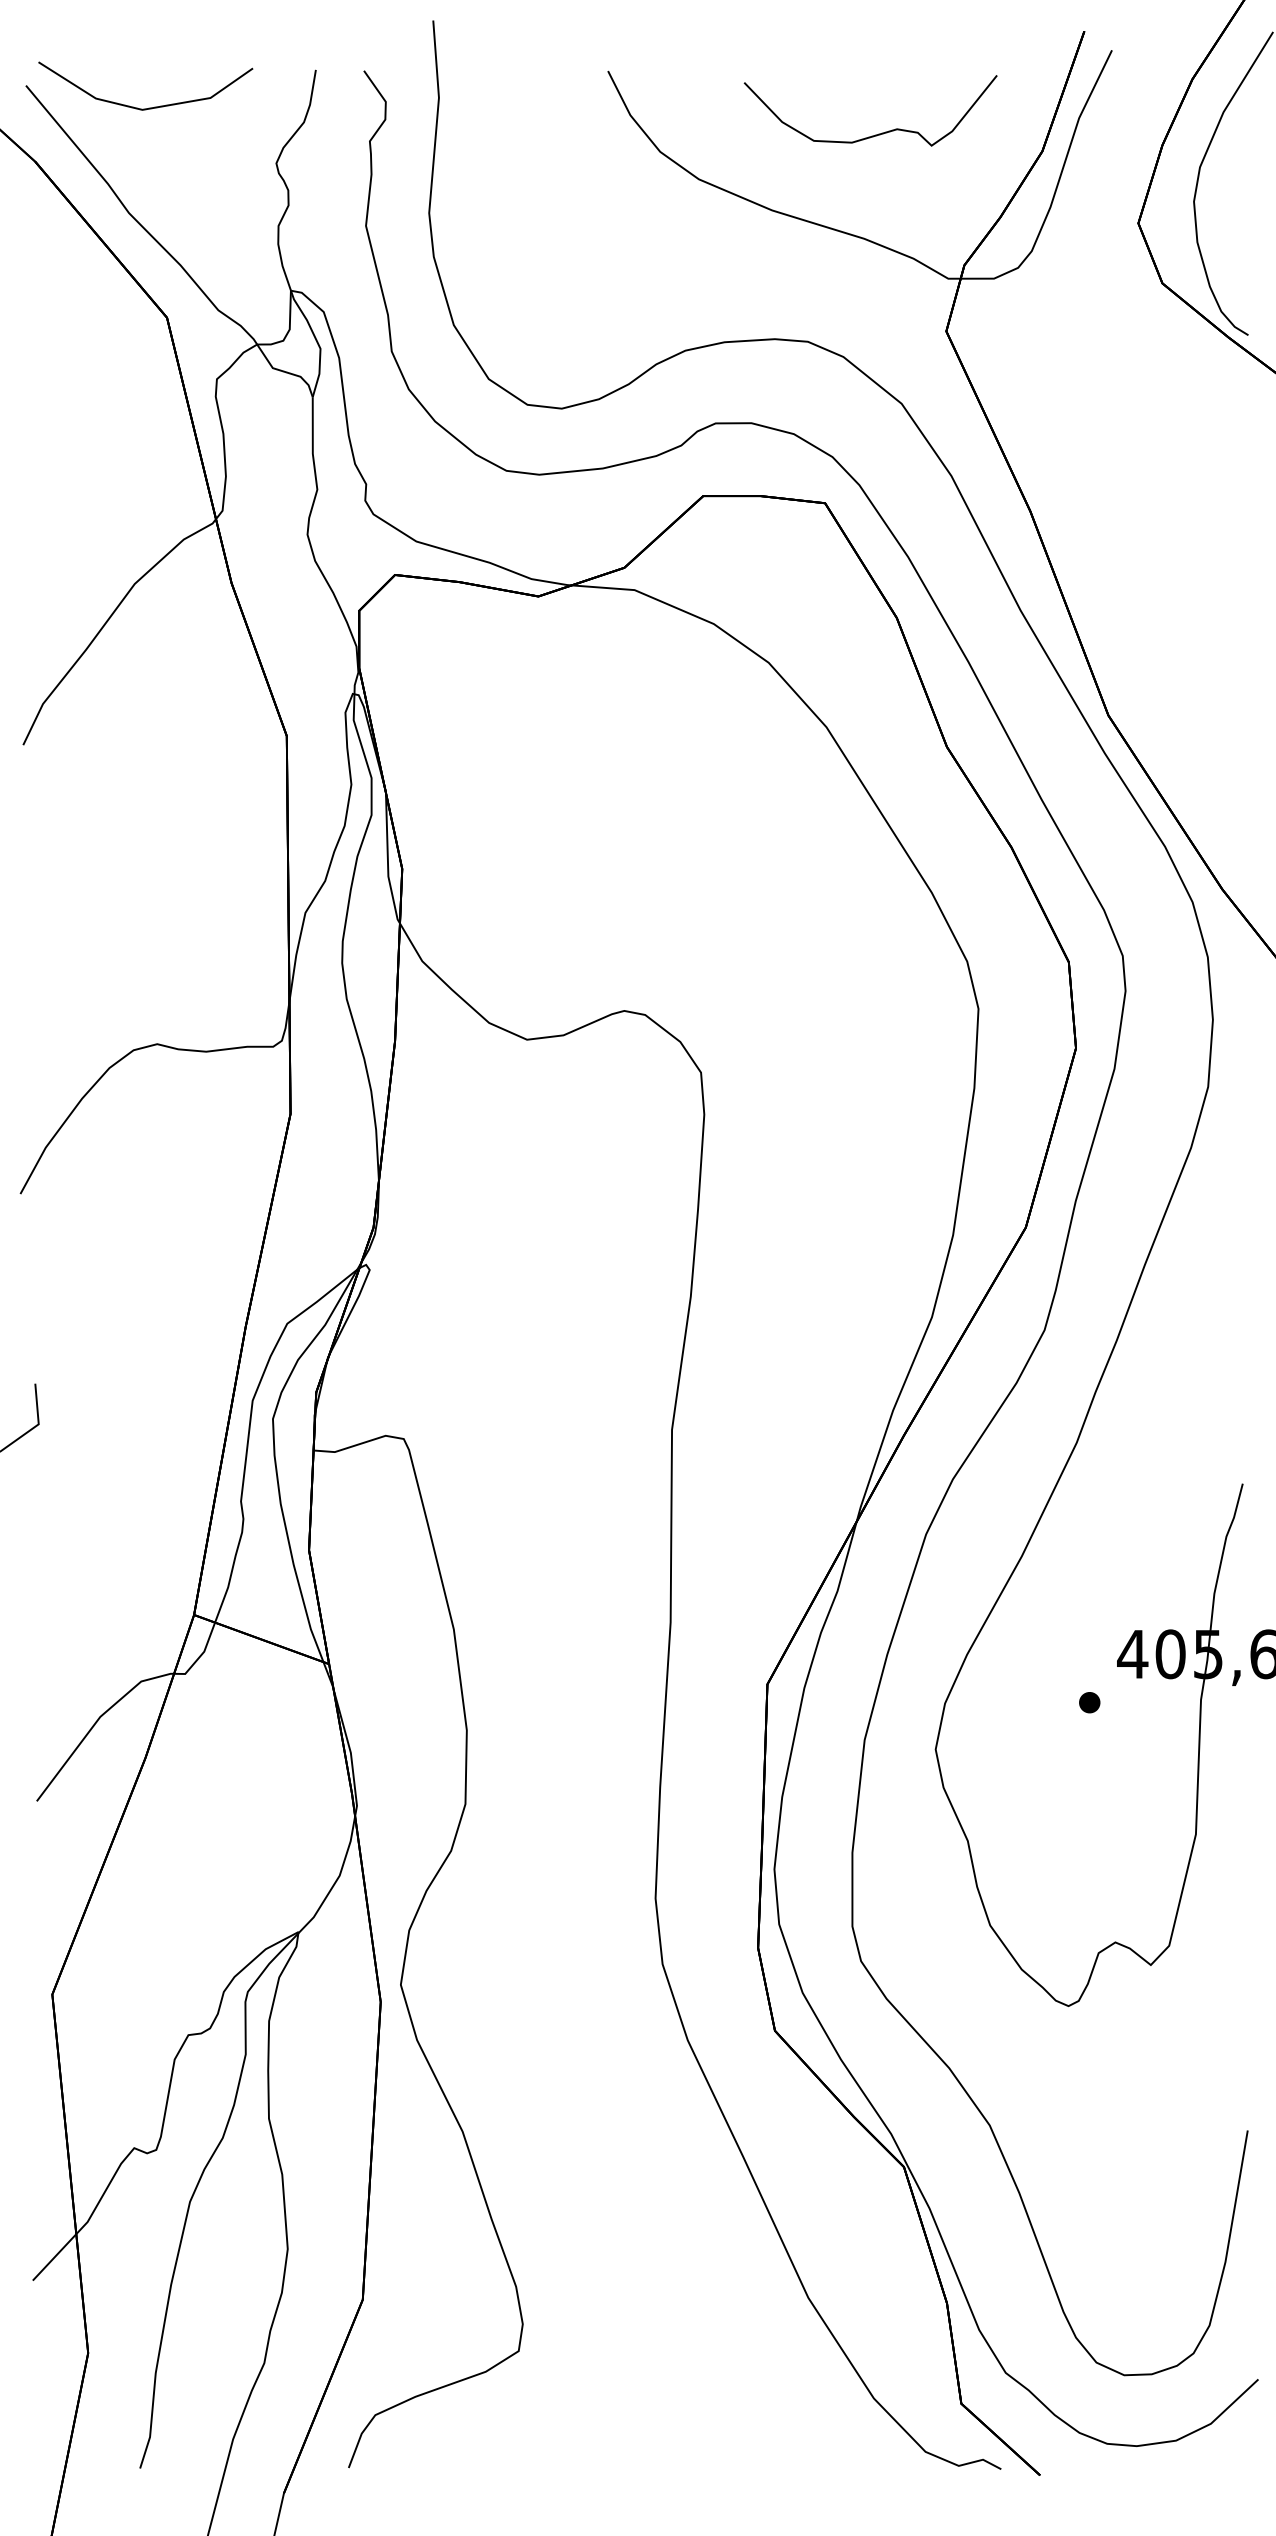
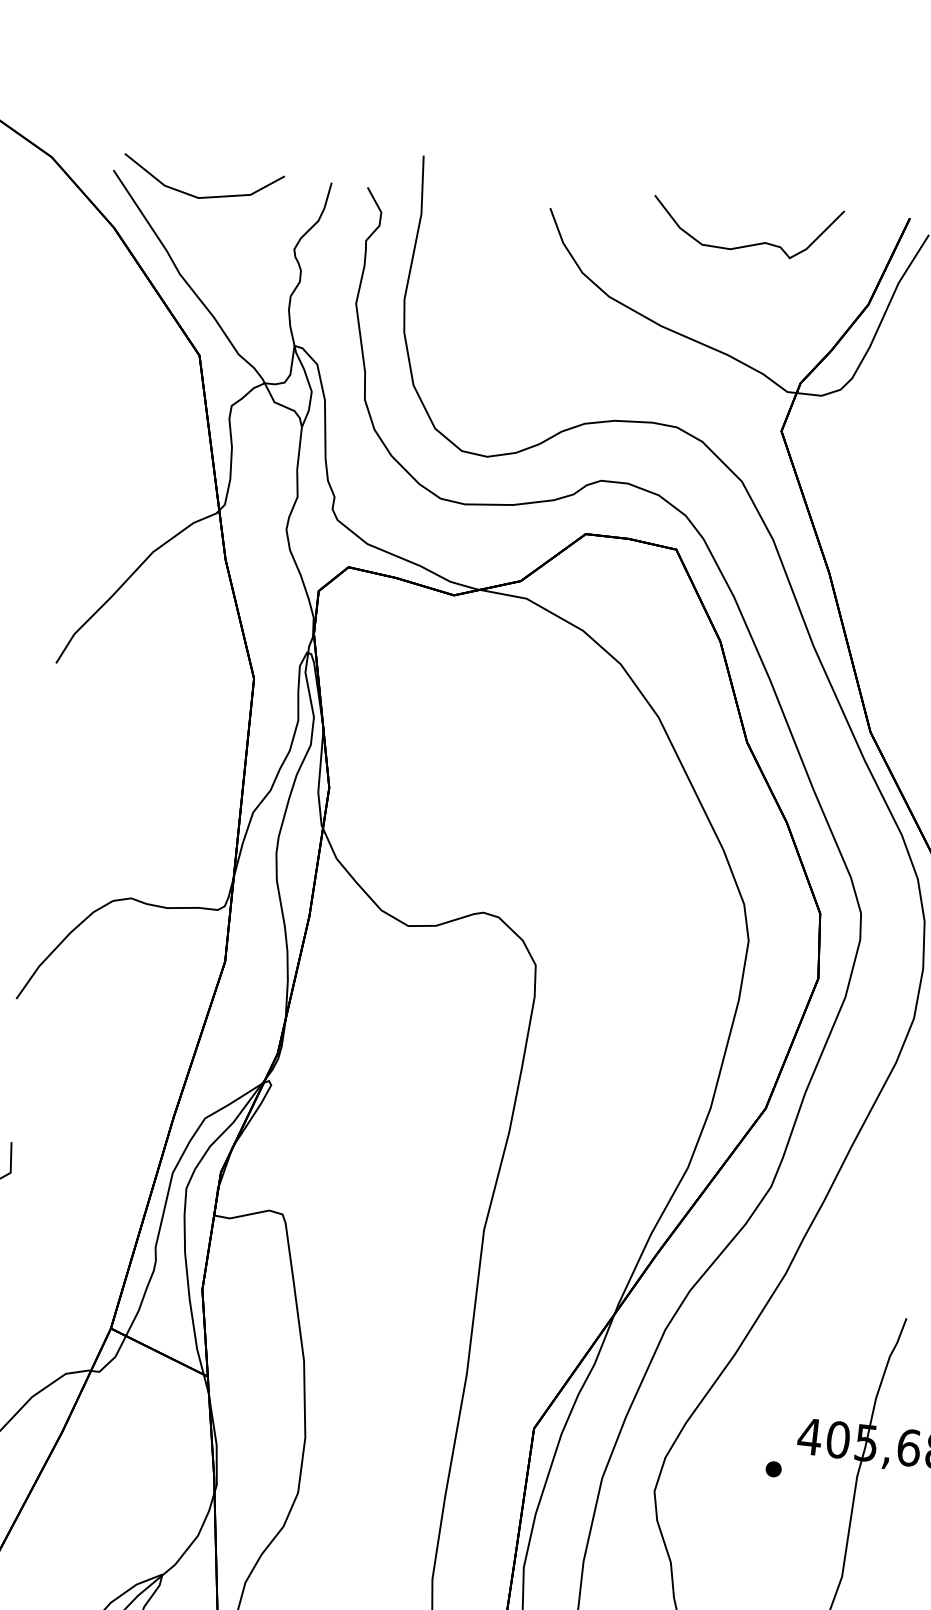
curve: (878, 133) -> (751, 244), moved

